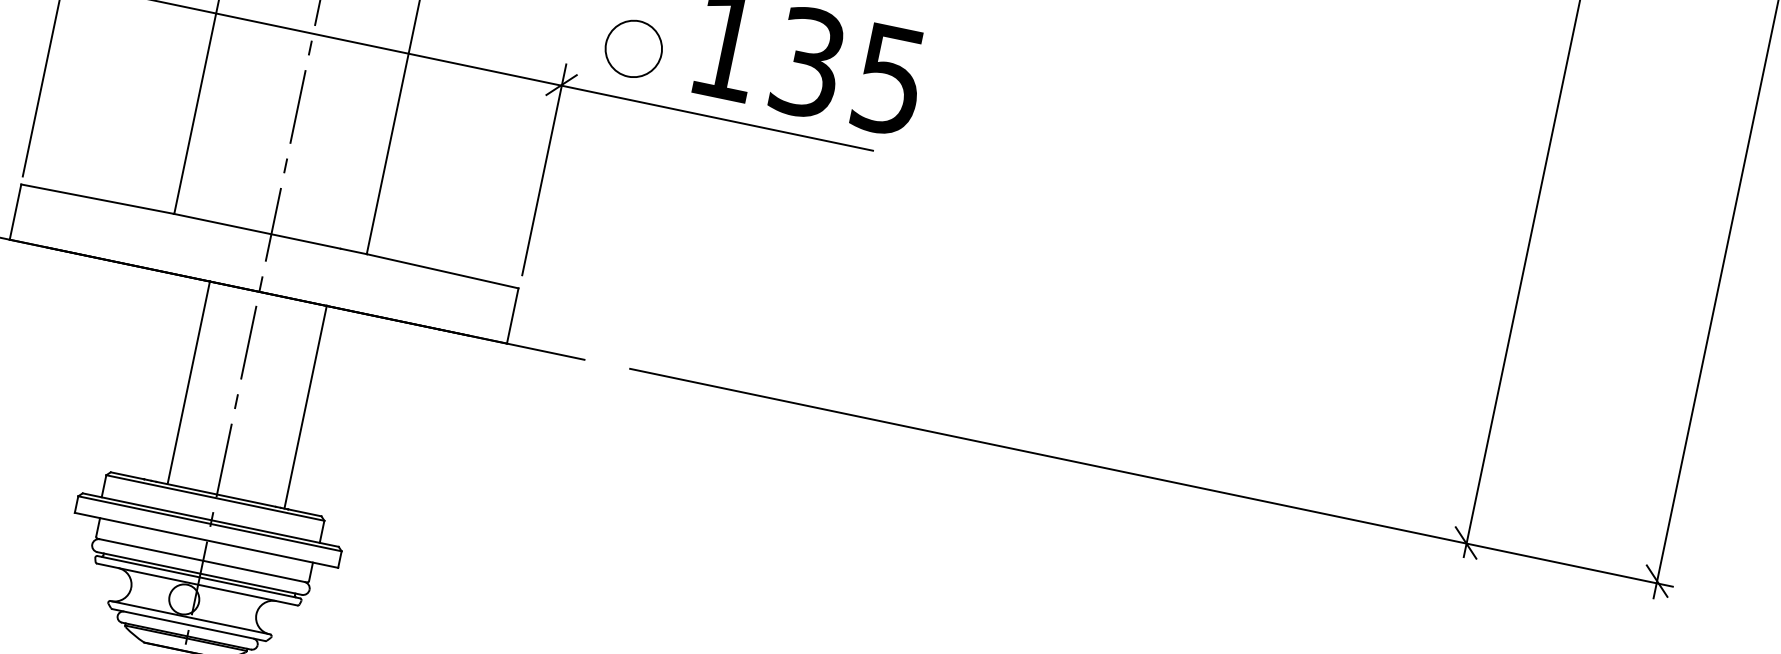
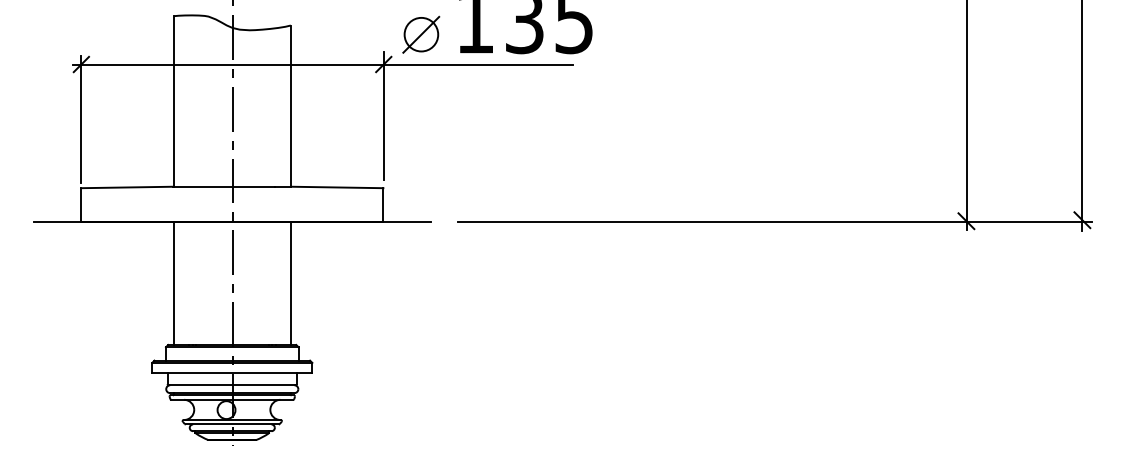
line: (633, 48) -> (421, 34), added
line: (188, 381) -> (173, 282), moved
line: (305, 405) -> (290, 282), moved

